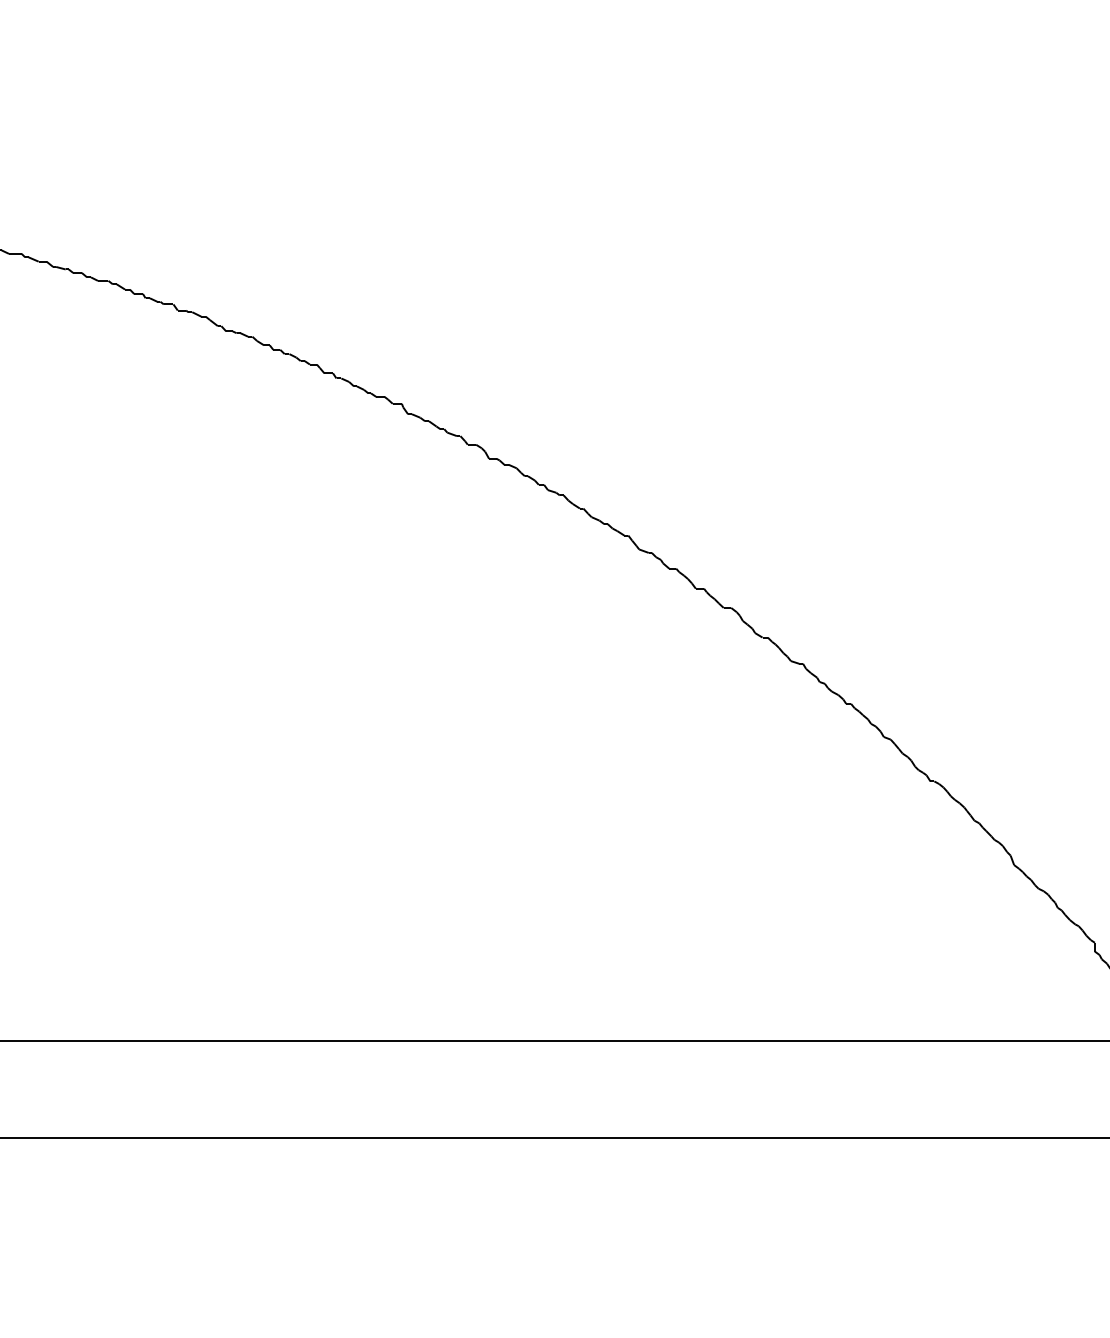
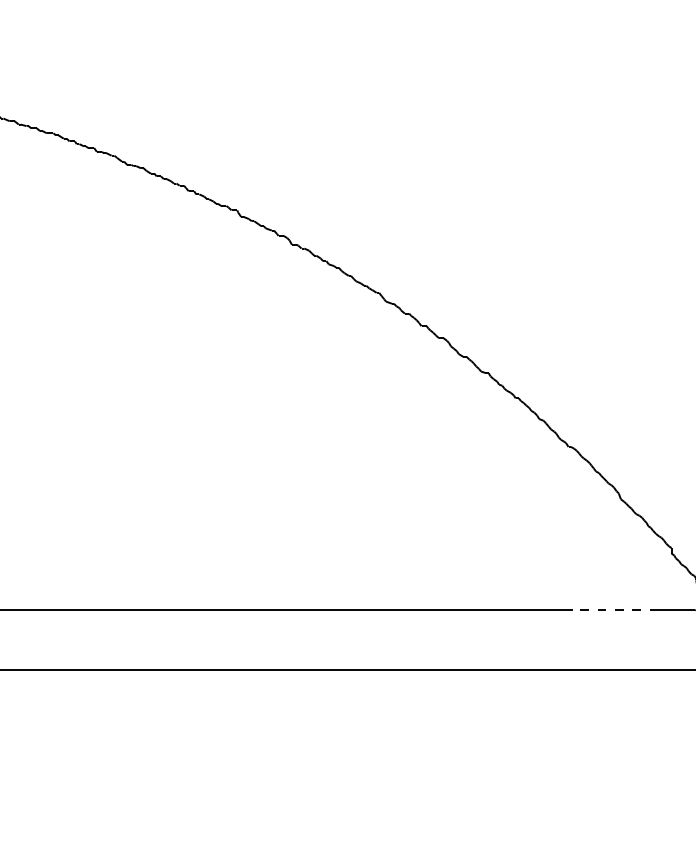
line: (1005, 1040) -> (615, 609), solid -> dashed

